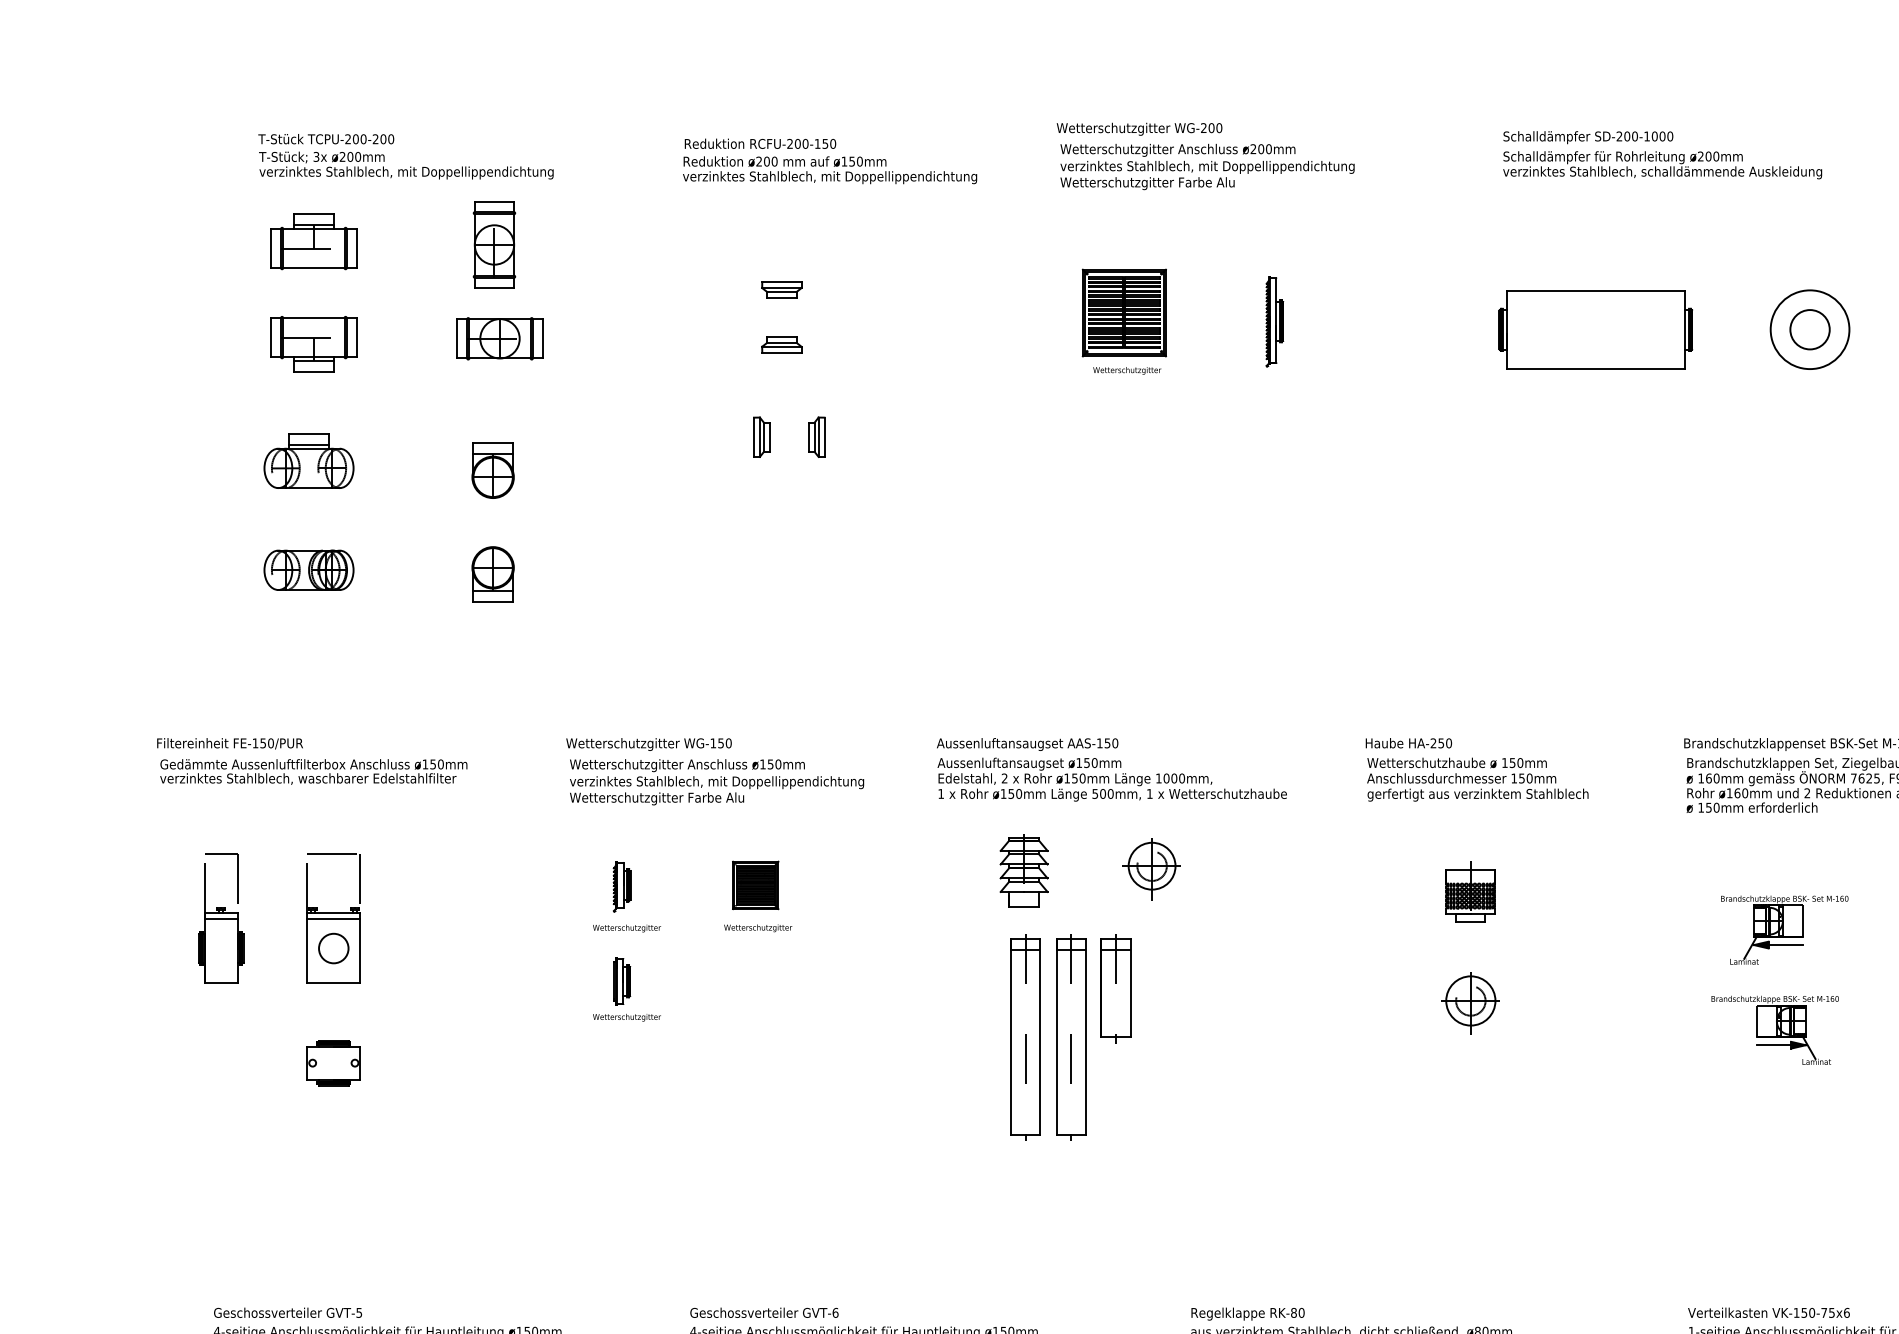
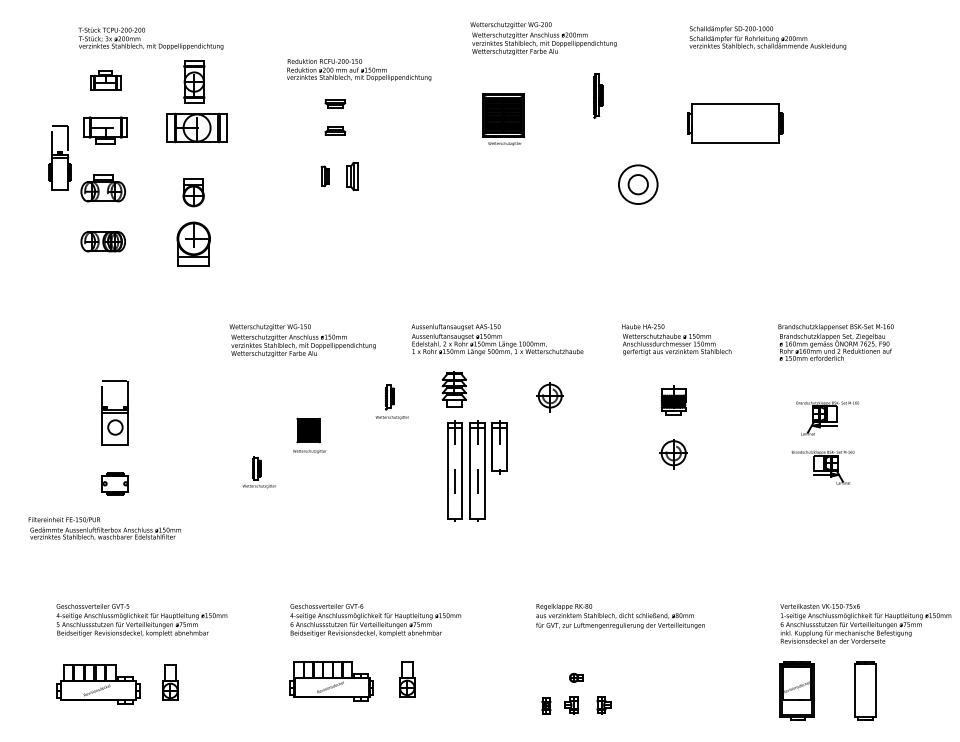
text: (830, 162) -> (359, 70), moved
part: (313, 241) -> (105, 80), size x0.7
part: (1274, 321) -> (598, 95), moved
part: (1810, 329) -> (638, 184), moved
part: (498, 339) -> (196, 128), size x1.4
part: (816, 437) -> (352, 176), size x1.4
part: (492, 573) -> (193, 243), size x1.6
text: (311, 761) -> (104, 528), moved
part: (1150, 869) -> (549, 397), moved
part: (625, 895) -> (391, 401), moved
part: (757, 895) -> (309, 435), moved
part: (219, 917) -> (59, 157), moved
part: (625, 989) -> (258, 472), moved

